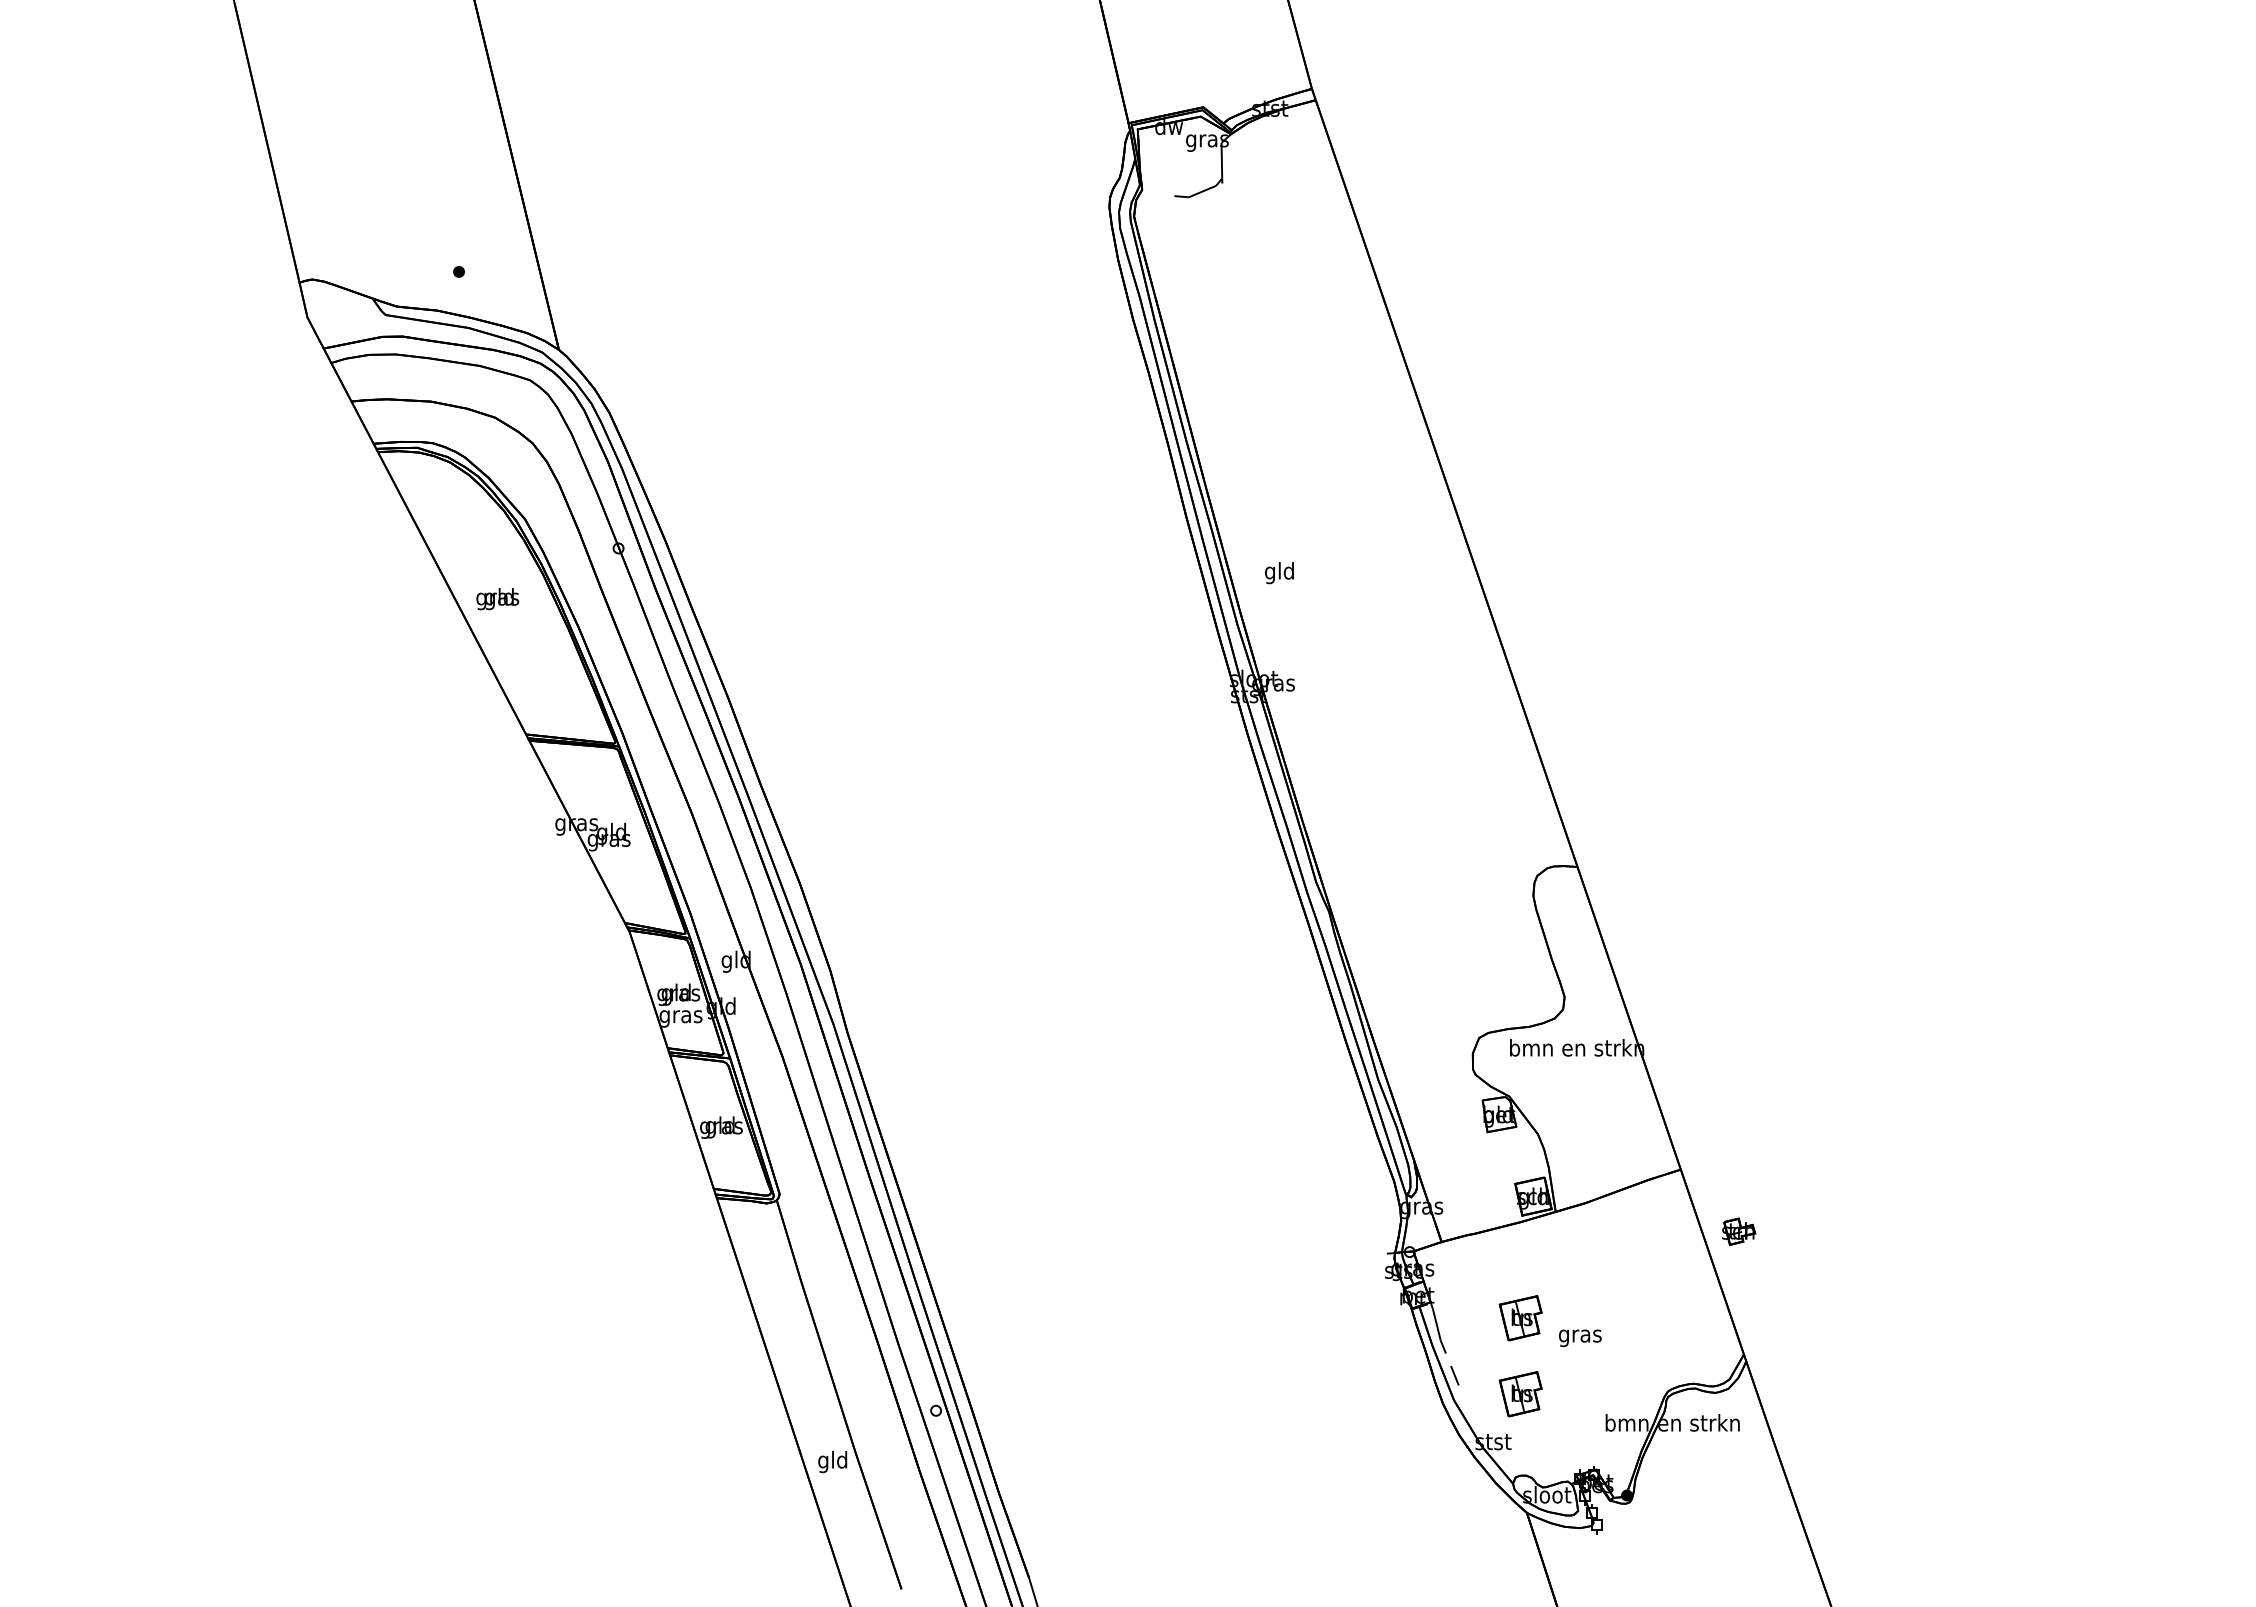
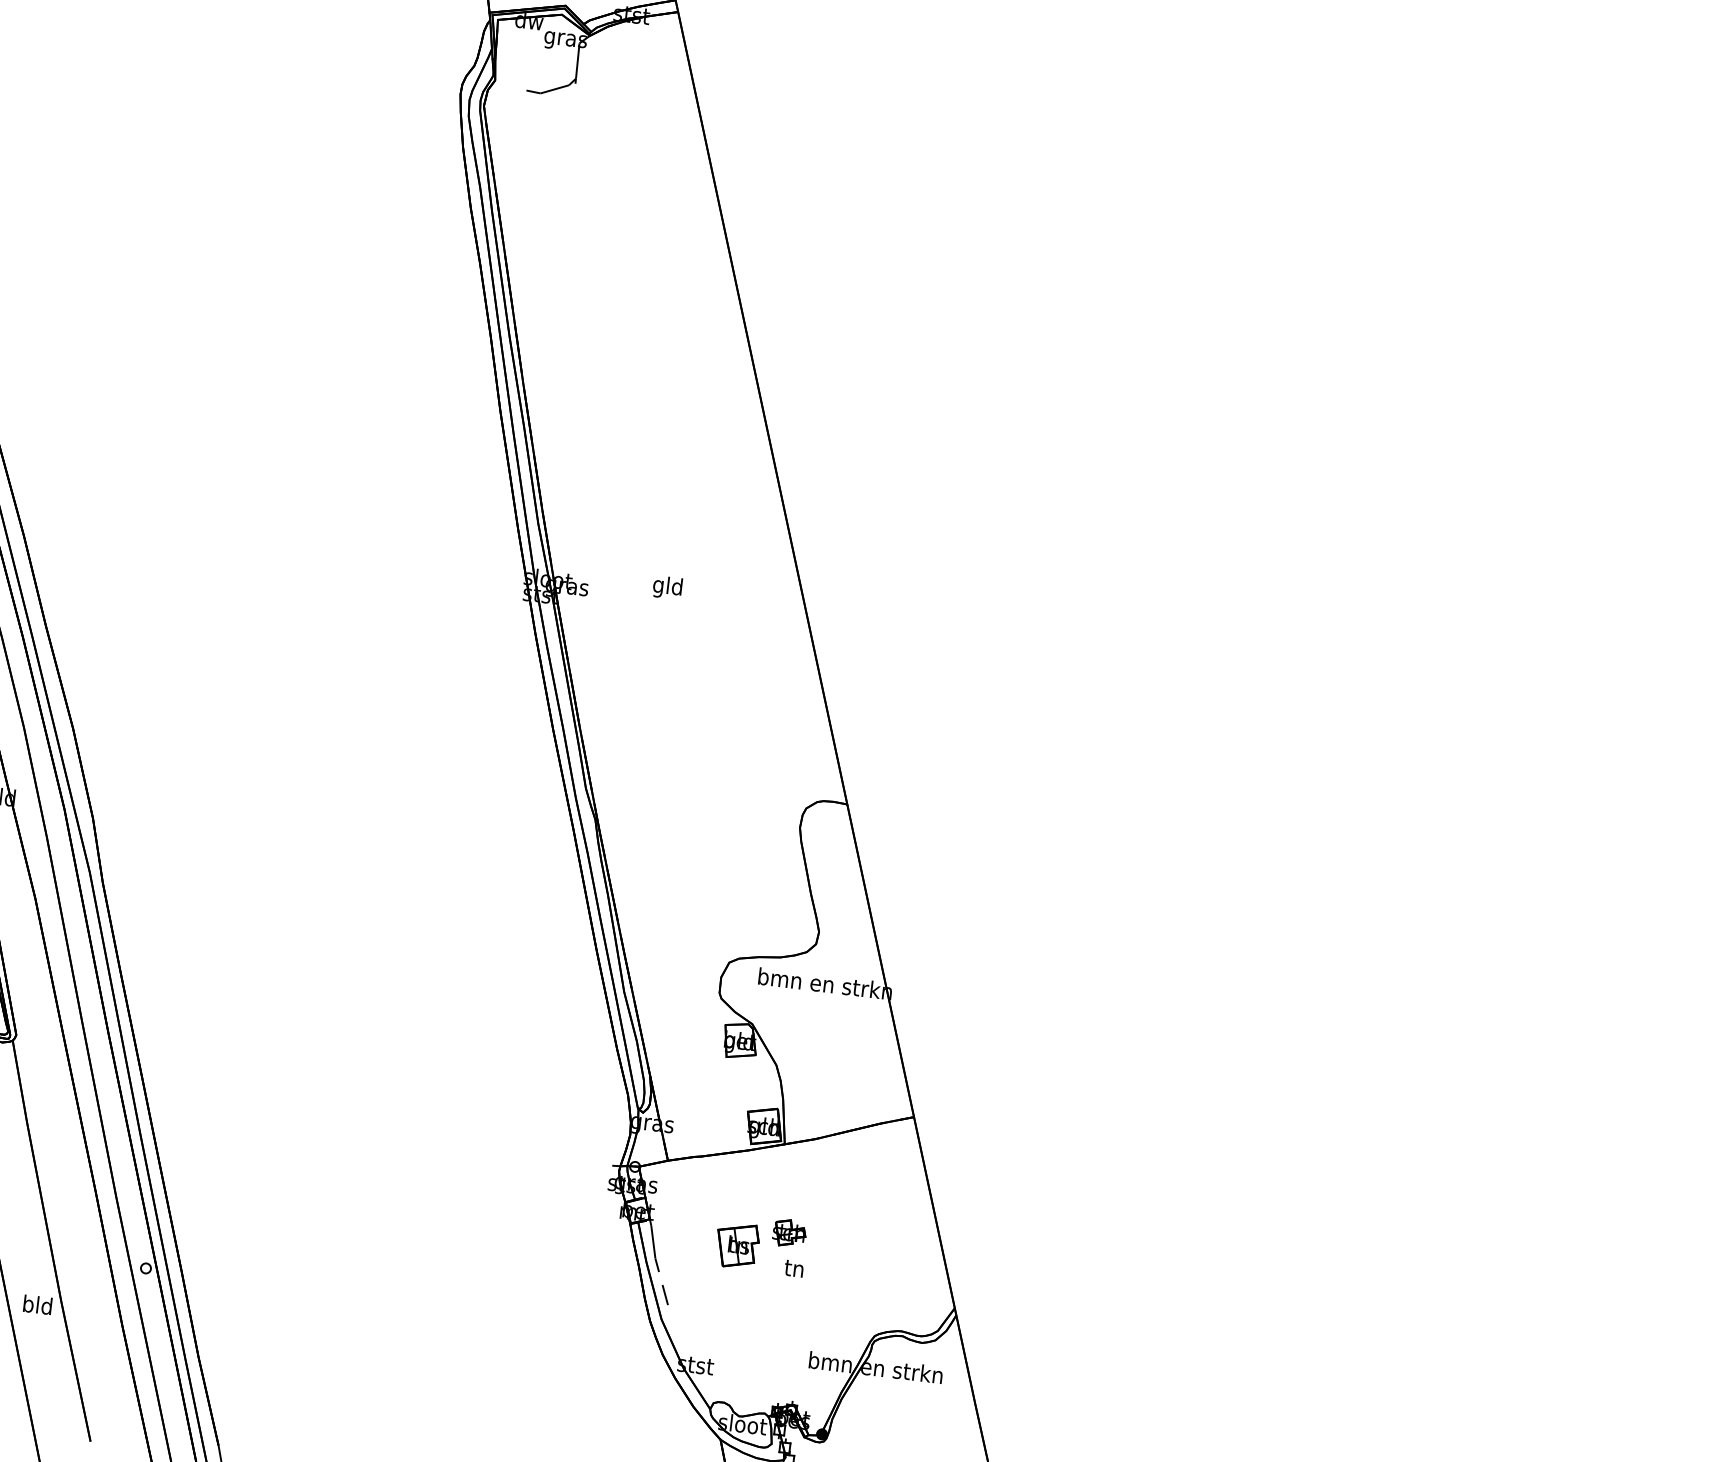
text: (1279, 573) -> (667, 588), moved
part: (1739, 1231) -> (790, 1233), moved
text: (1580, 1336) -> (794, 1270), gras -> tn
part: (1520, 1394) -> (728, 1321), removed
text: (823, 1462) -> (28, 1306), gld -> bld

